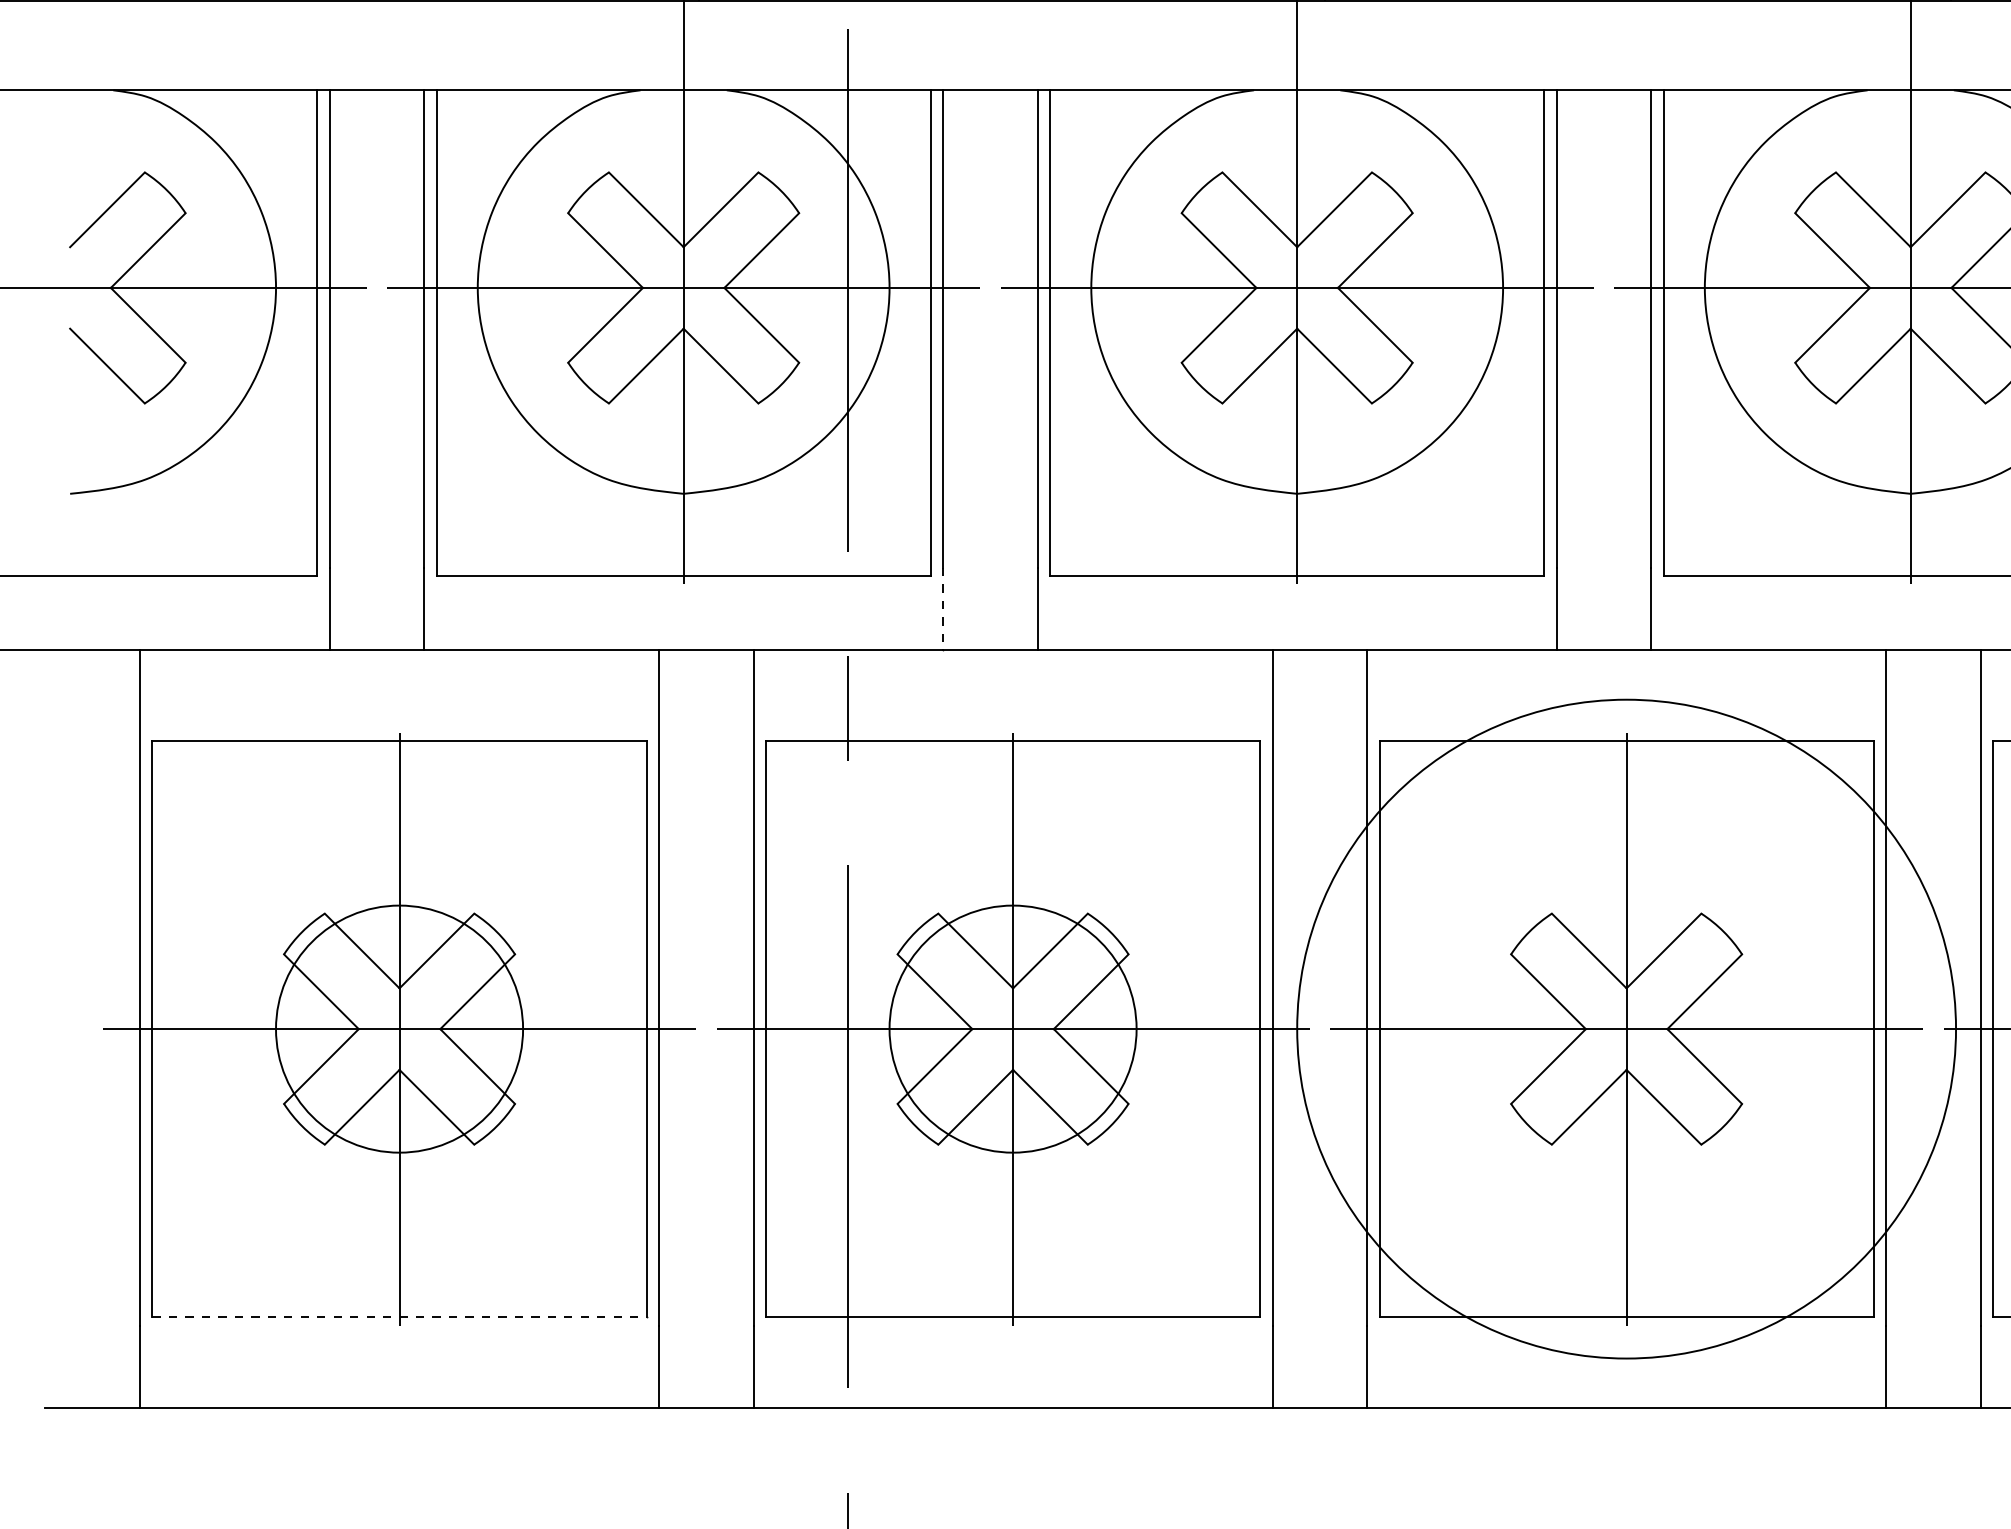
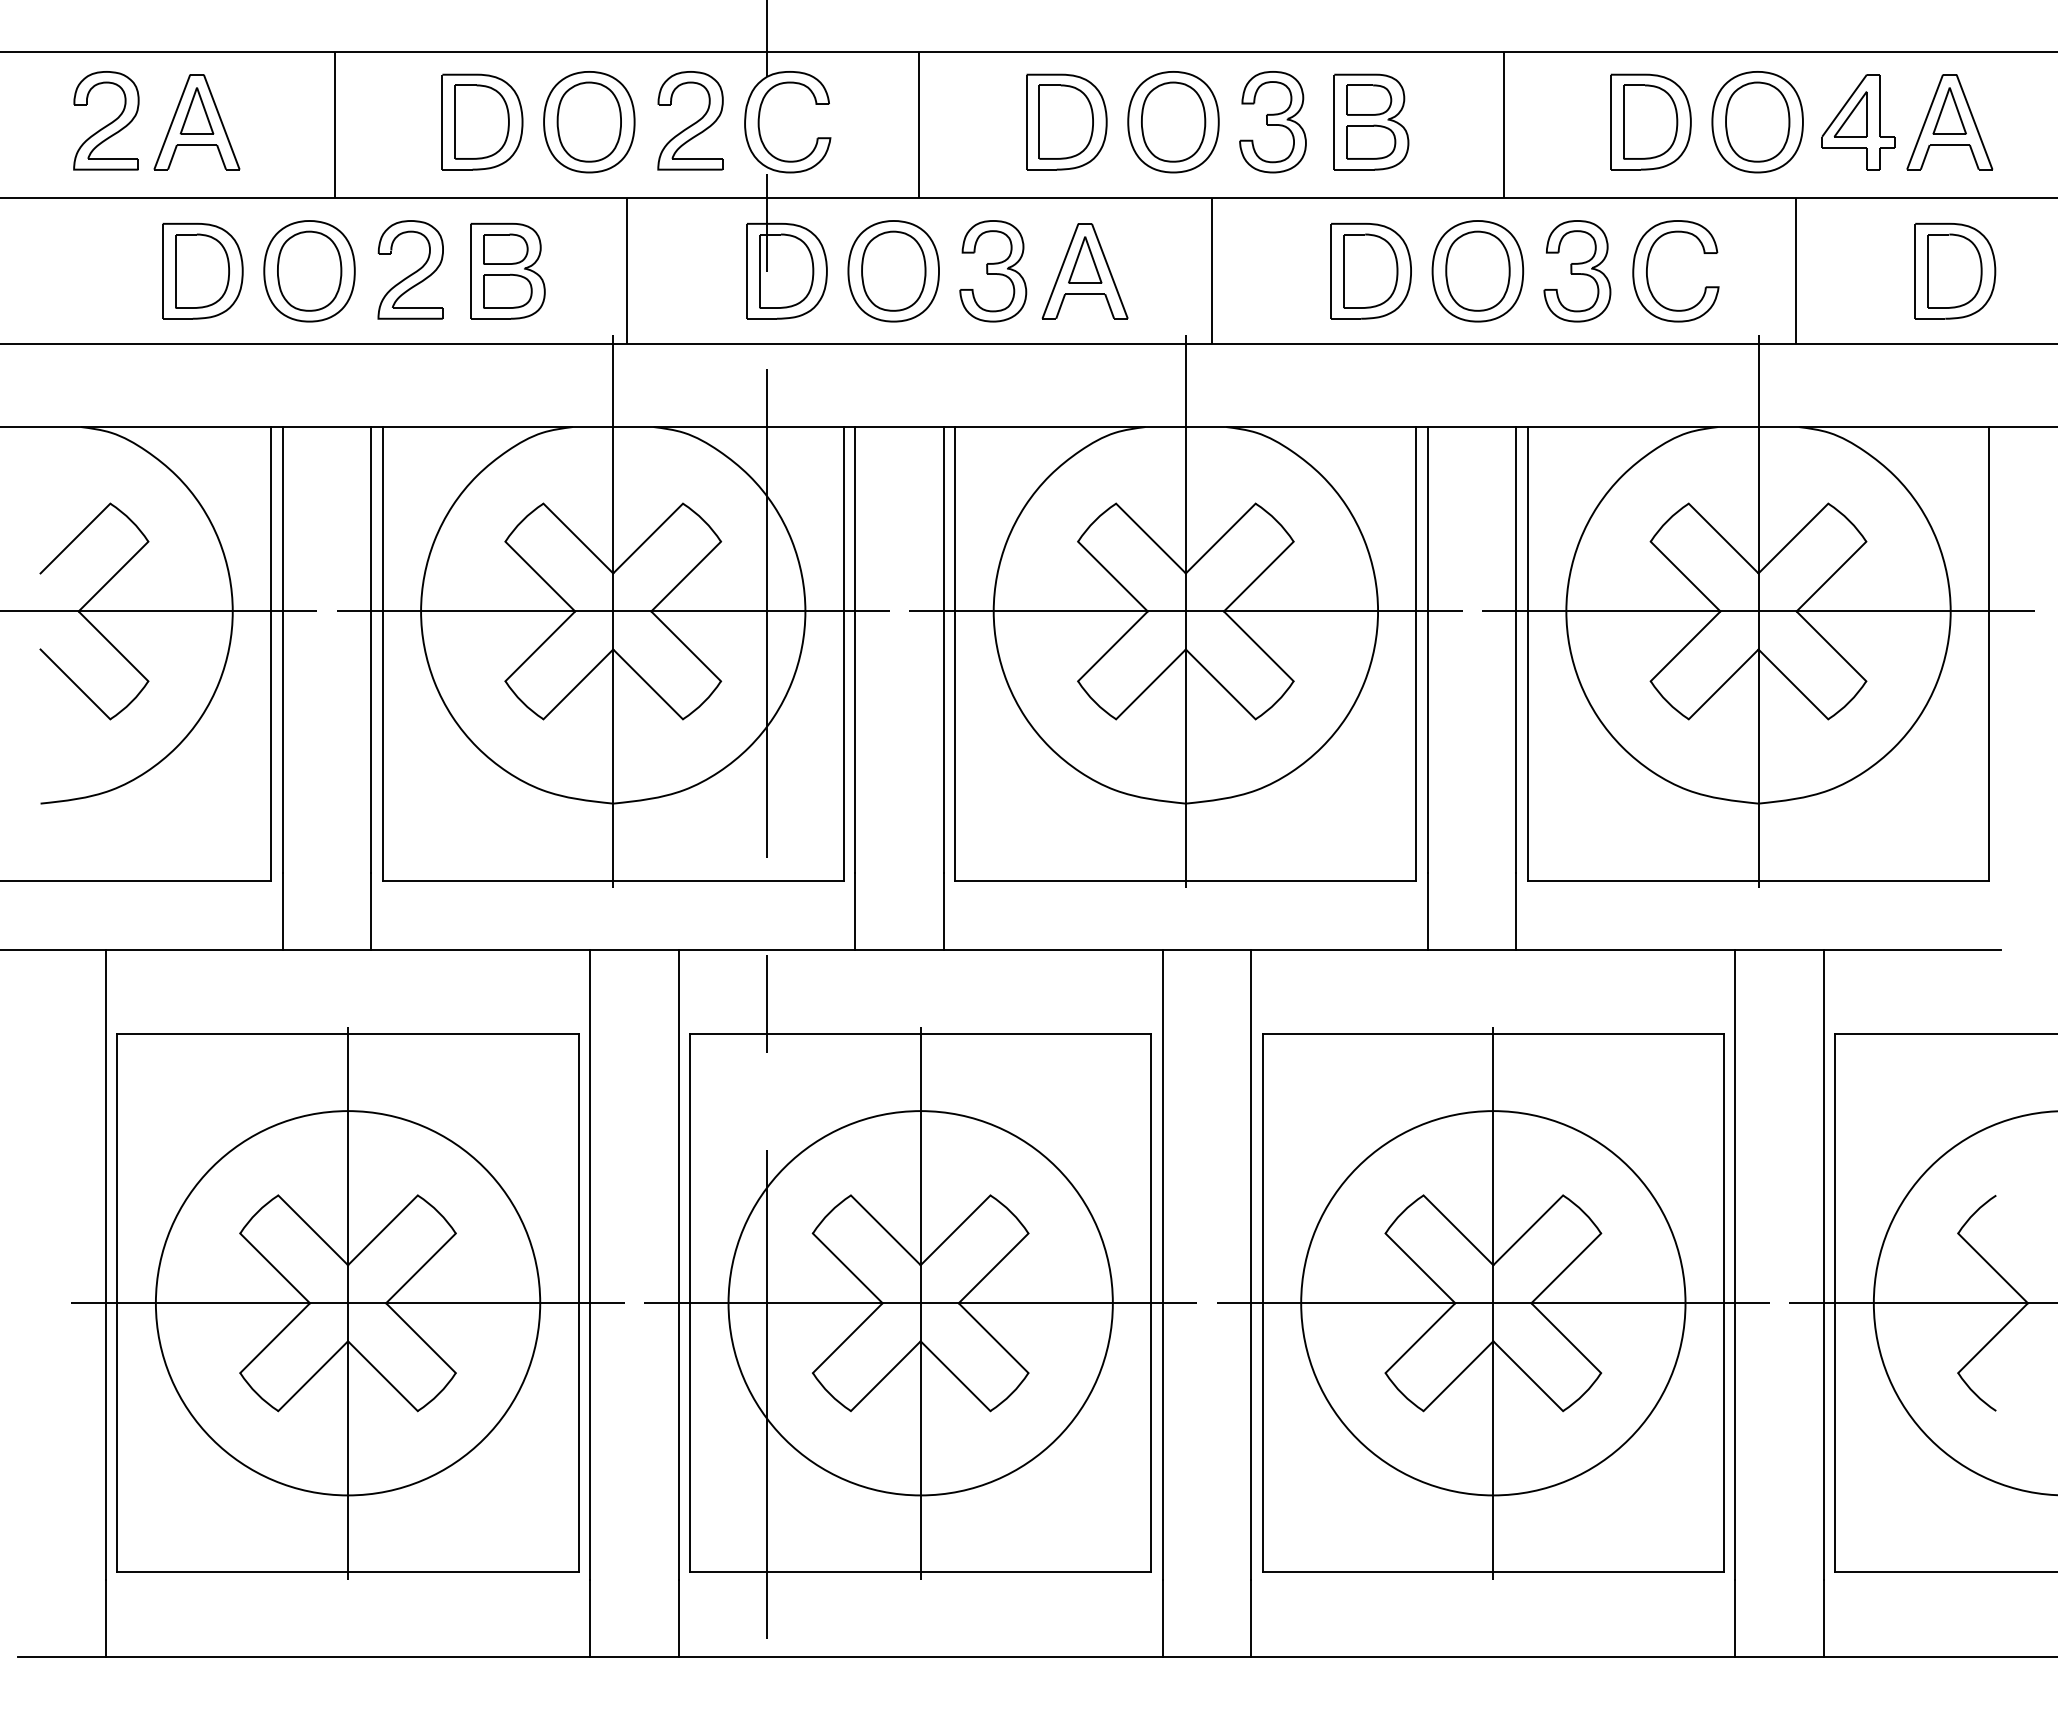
line: (943, 609) -> (855, 911), dashed -> solid
circle: (398, 1029) -> (347, 1303), size x1.67
circle: (1012, 1029) -> (920, 1303), size x1.67
circle: (1626, 1029) -> (1493, 1303), size x0.62
line: (400, 1317) -> (348, 1572), dashed -> solid

